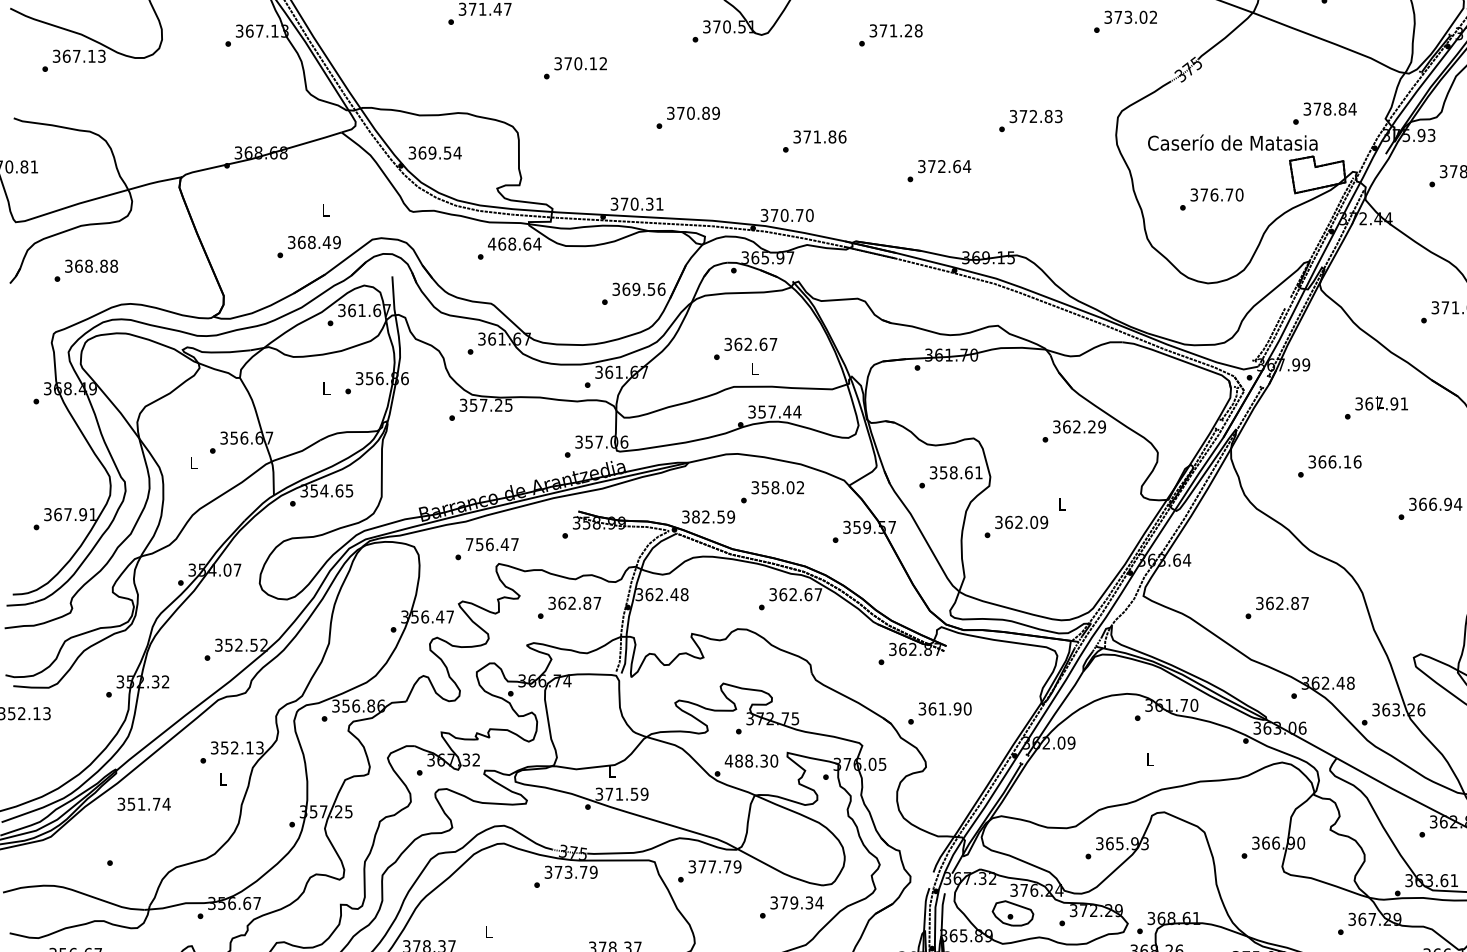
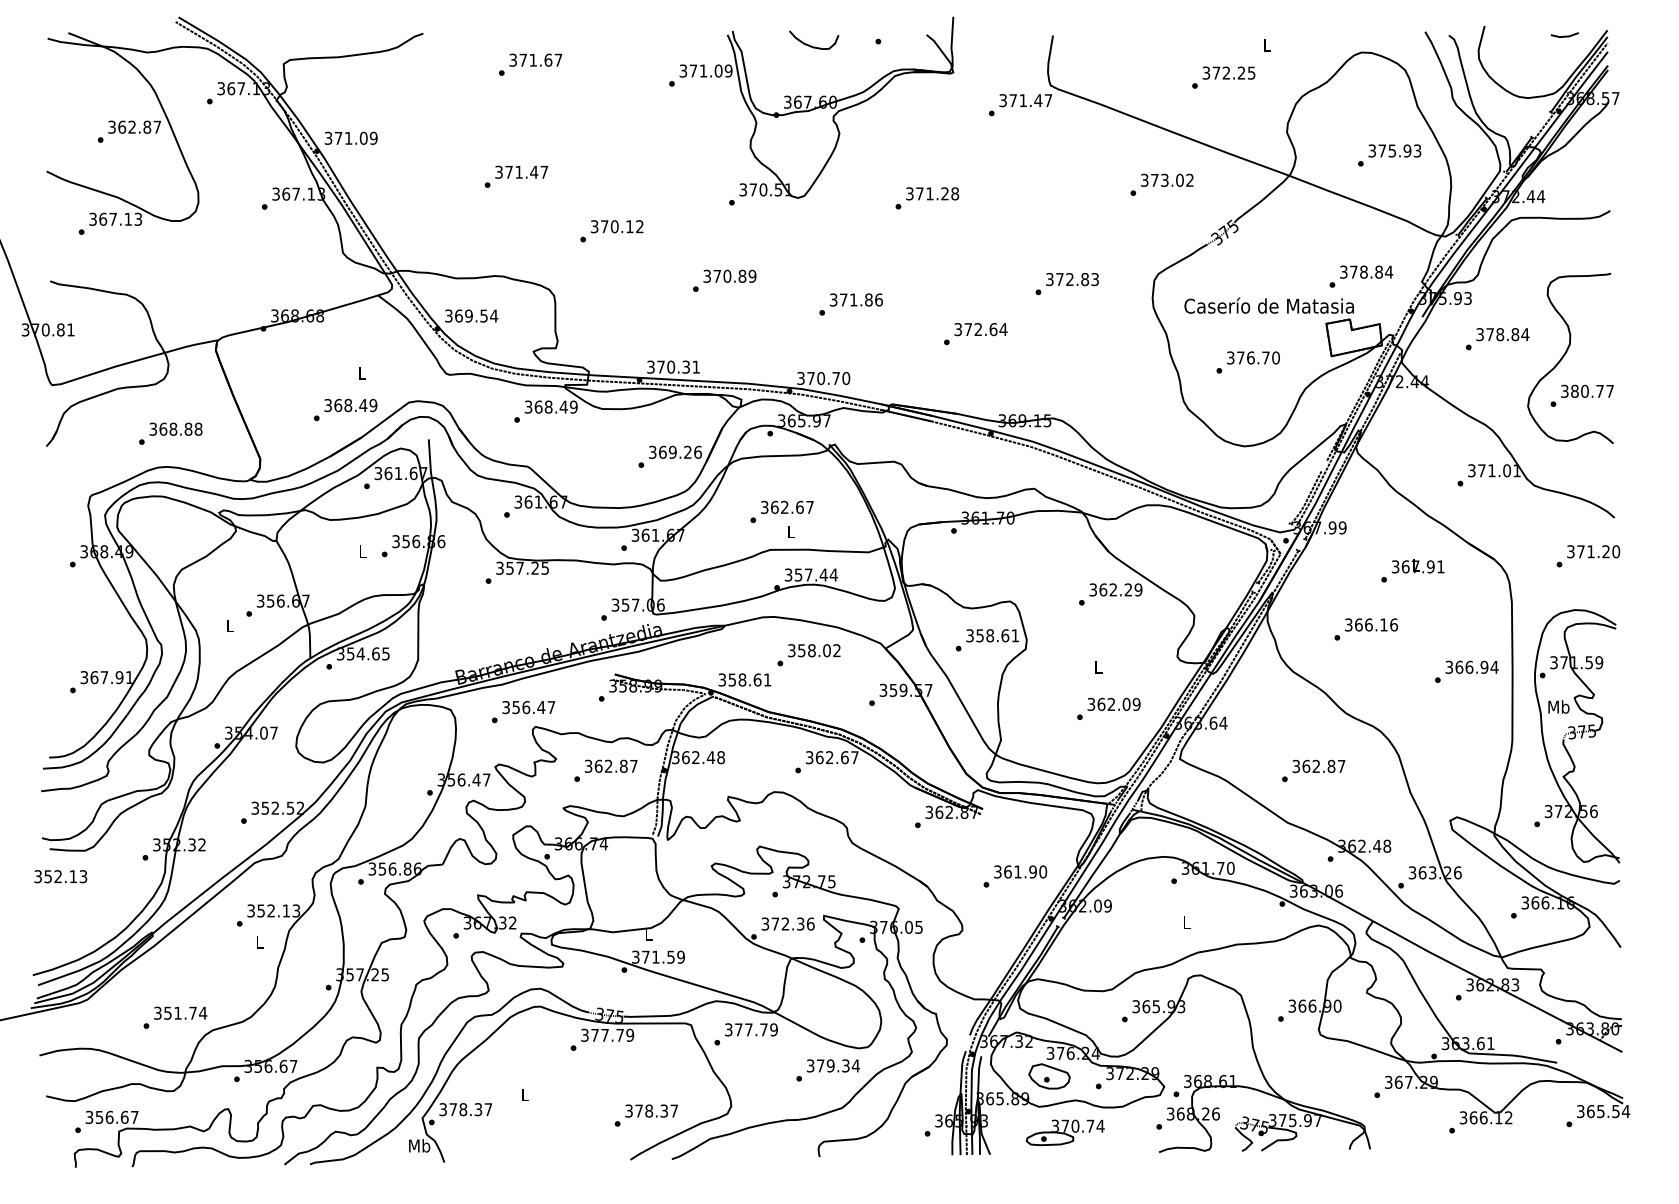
text: (514, 243) -> (550, 406), 468.64 -> 368.49
text: (86, 270) -> (170, 433), moved
text: (651, 288) -> (687, 451), 369.56 -> 369.26
text: (713, 516) -> (749, 679), 382.59 -> 358.61
text: (1016, 526) -> (1108, 708), moved
text: (469, 544) -> (505, 707), 756.47 -> 356.47
text: (940, 713) -> (1015, 876), moved
text: (751, 760) -> (787, 923), 488.30 -> 372.36
text: (144, 803) -> (180, 1012), moved
text: (568, 871) -> (604, 1034), 373.79 -> 377.79

